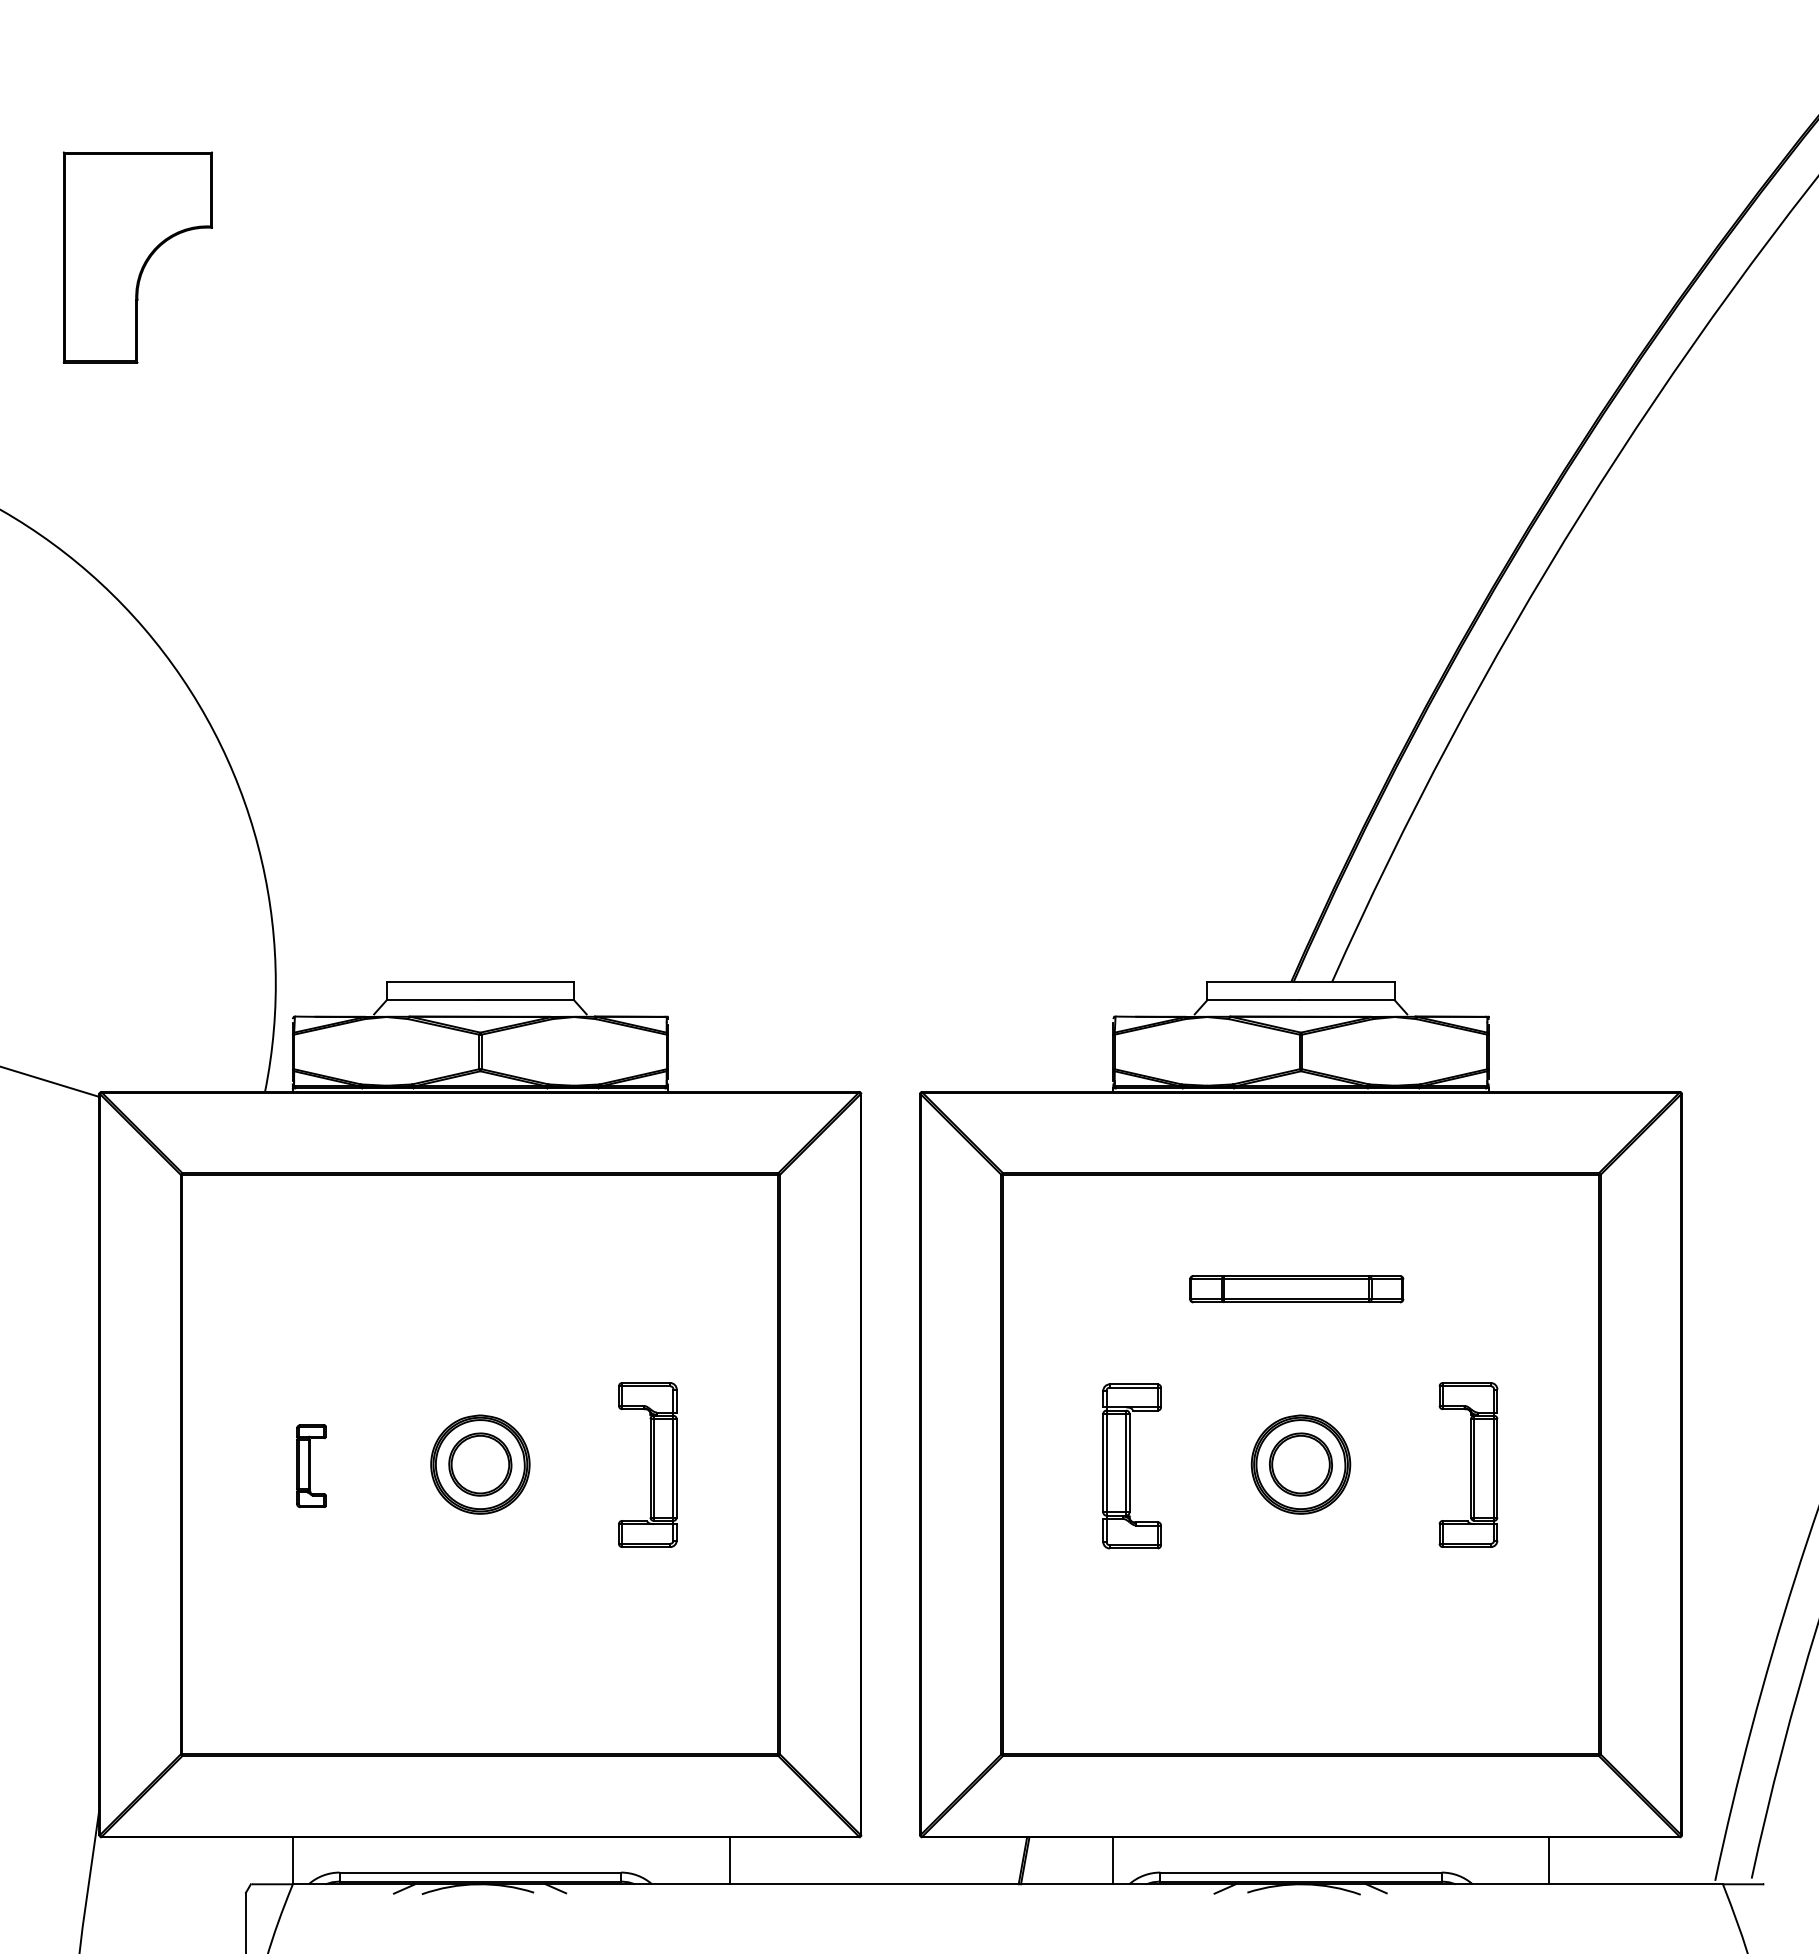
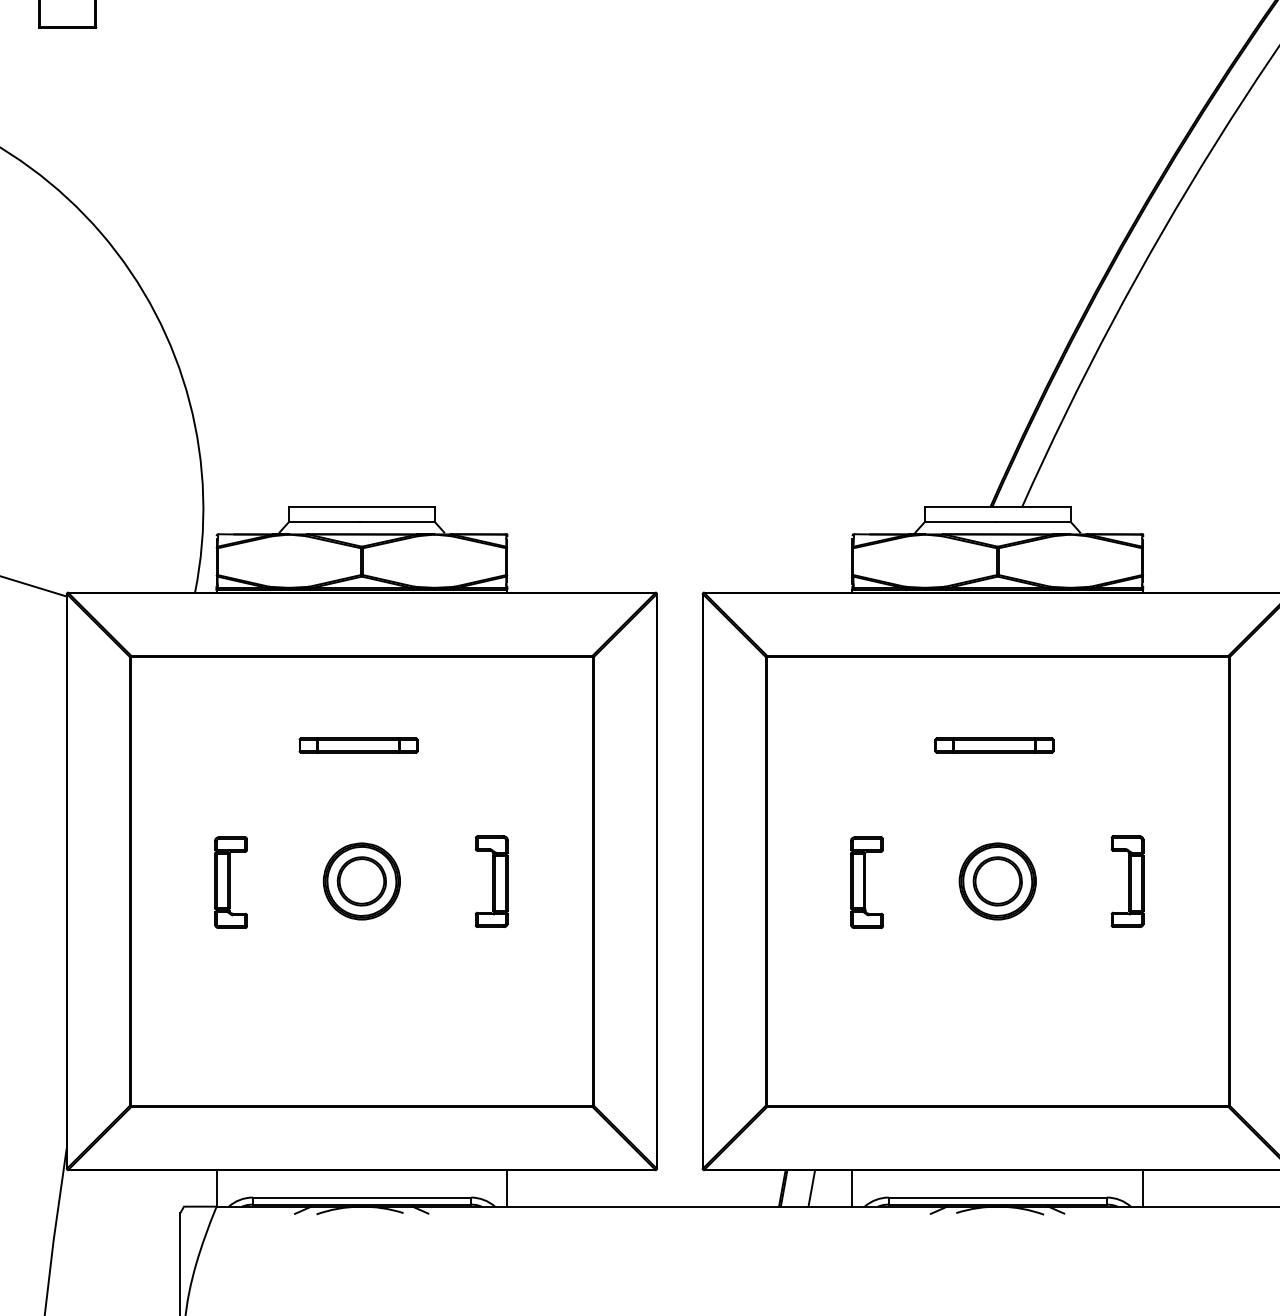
part: (476, 1289) -> (358, 745), added
part: (1296, 1289) -> (994, 745), size x0.71
part: (647, 1464) -> (491, 881), size x0.71
part: (1468, 1464) -> (1127, 881), size x0.71
part: (311, 1465) -> (231, 882), size x1.43
part: (1131, 1465) -> (866, 882), size x0.71
line: (729, 1860) -> (506, 1188), moved
line: (1060, 1860) -> (811, 1188), added
line: (1548, 1860) -> (1143, 1188), moved

